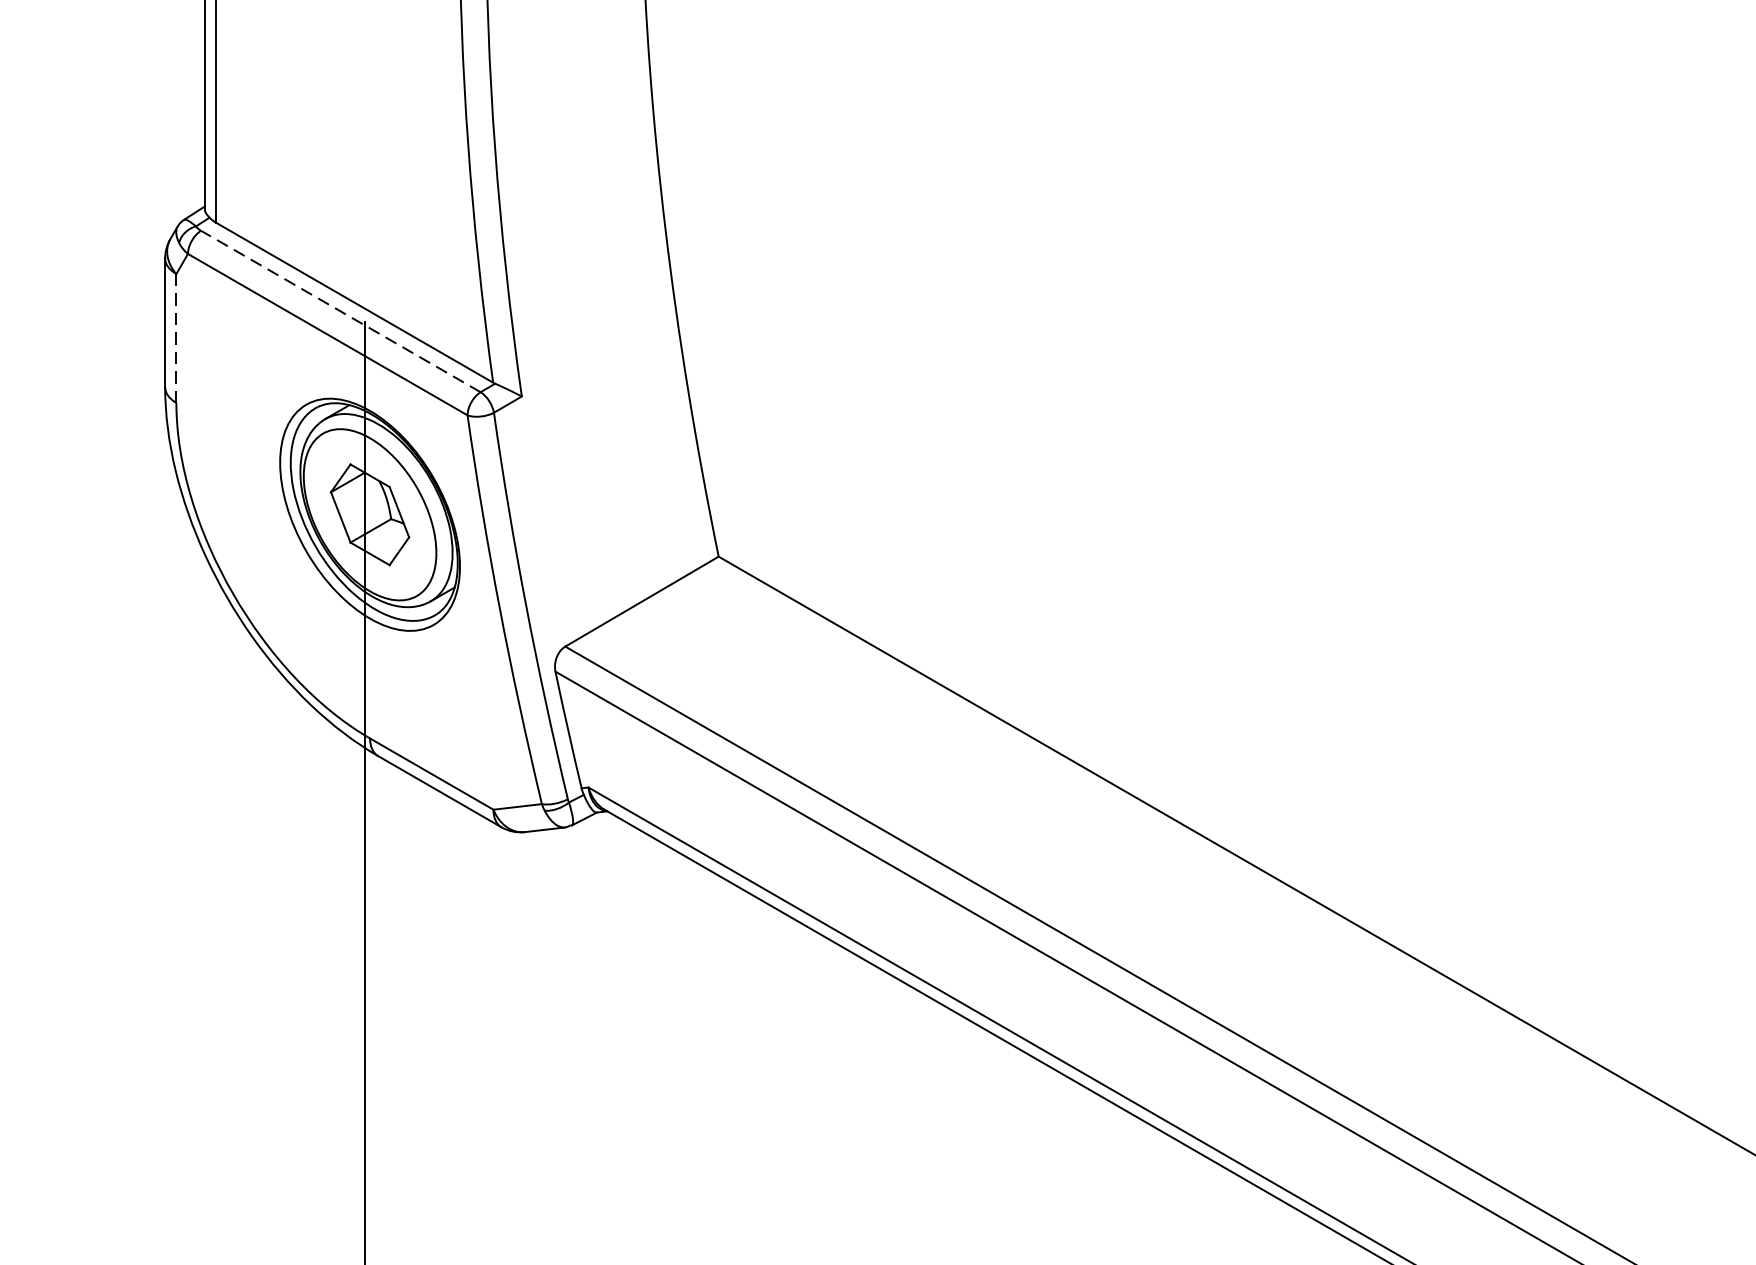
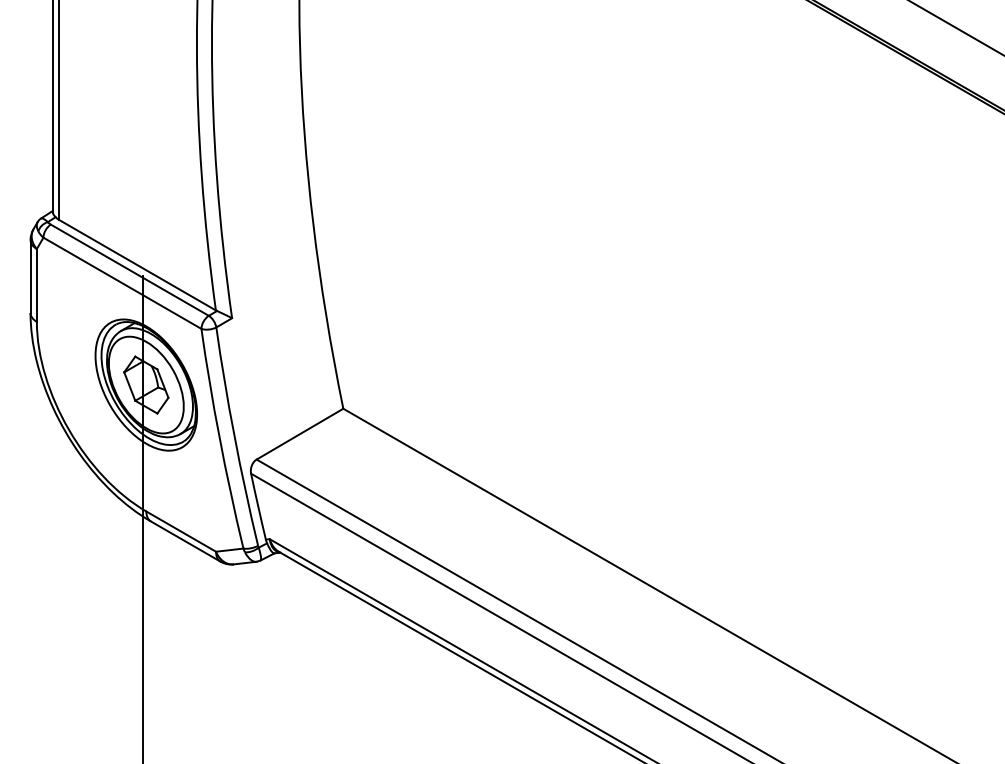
line: (340, 310) -> (129, 269), dashed -> solid
line: (175, 336) -> (36, 284), dashed -> solid

